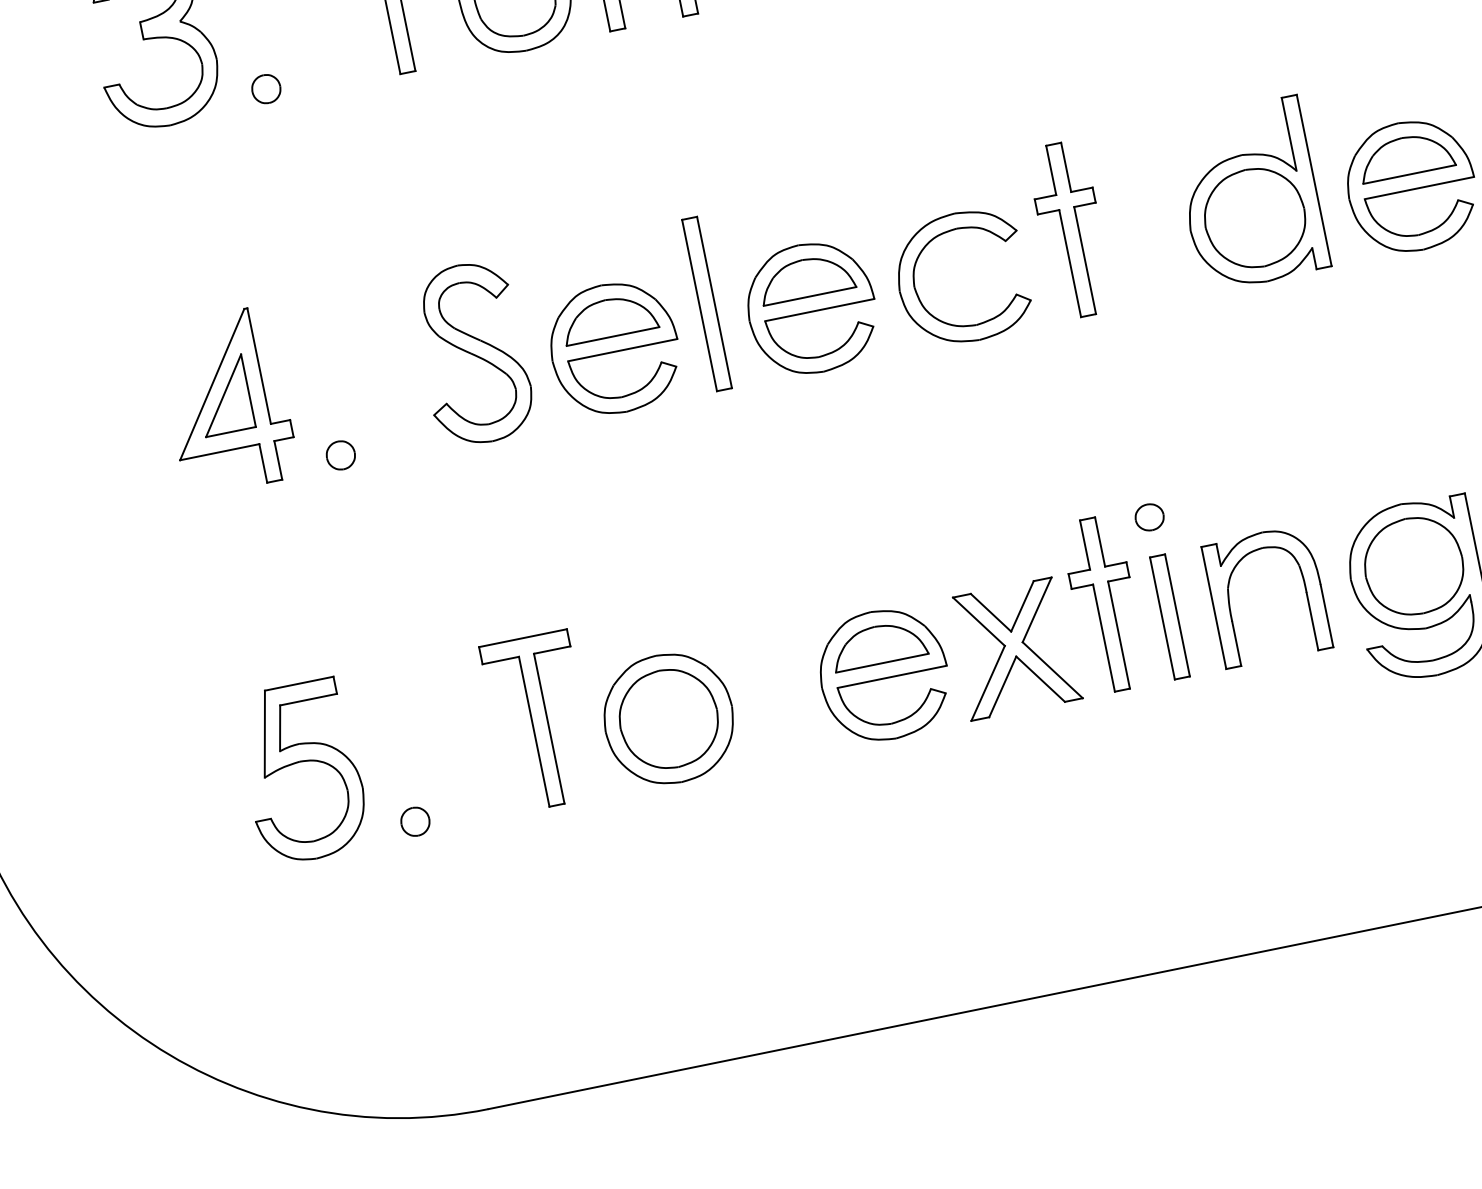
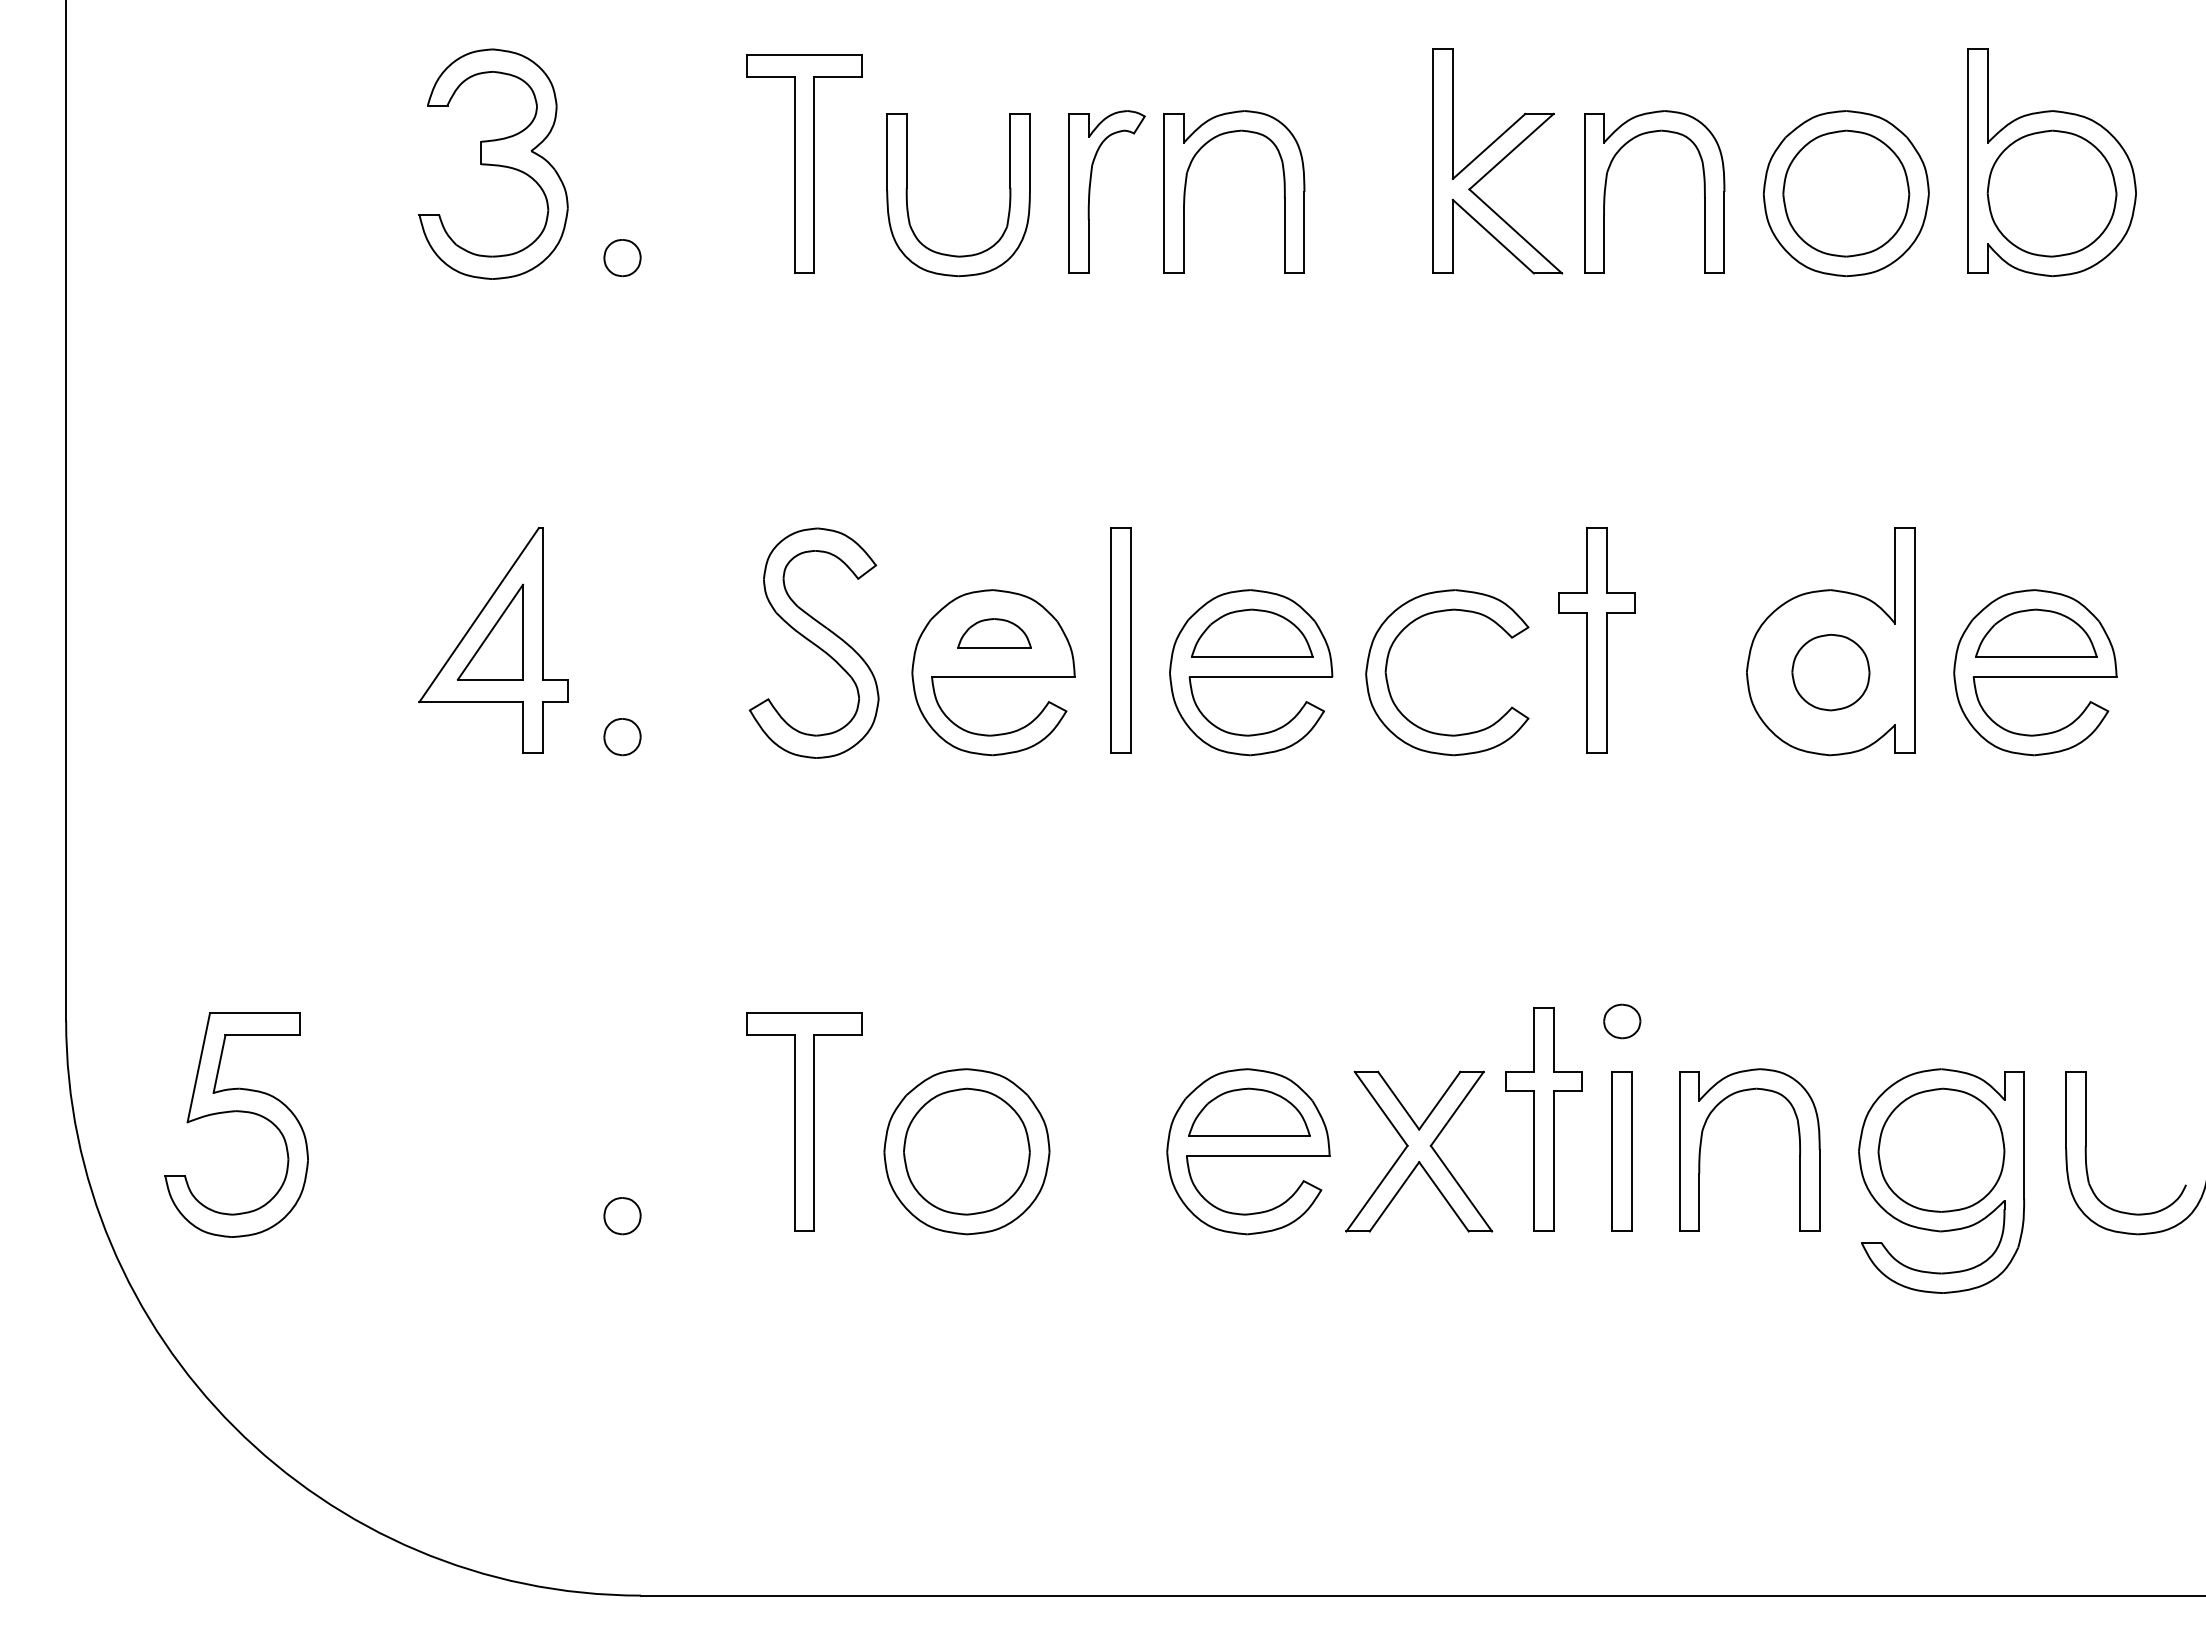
part: (1254, 218) -> (1830, 672), size x0.6
part: (609, 317) -> (994, 632), size x0.6
part: (300, 762) -> (236, 1112), moved

